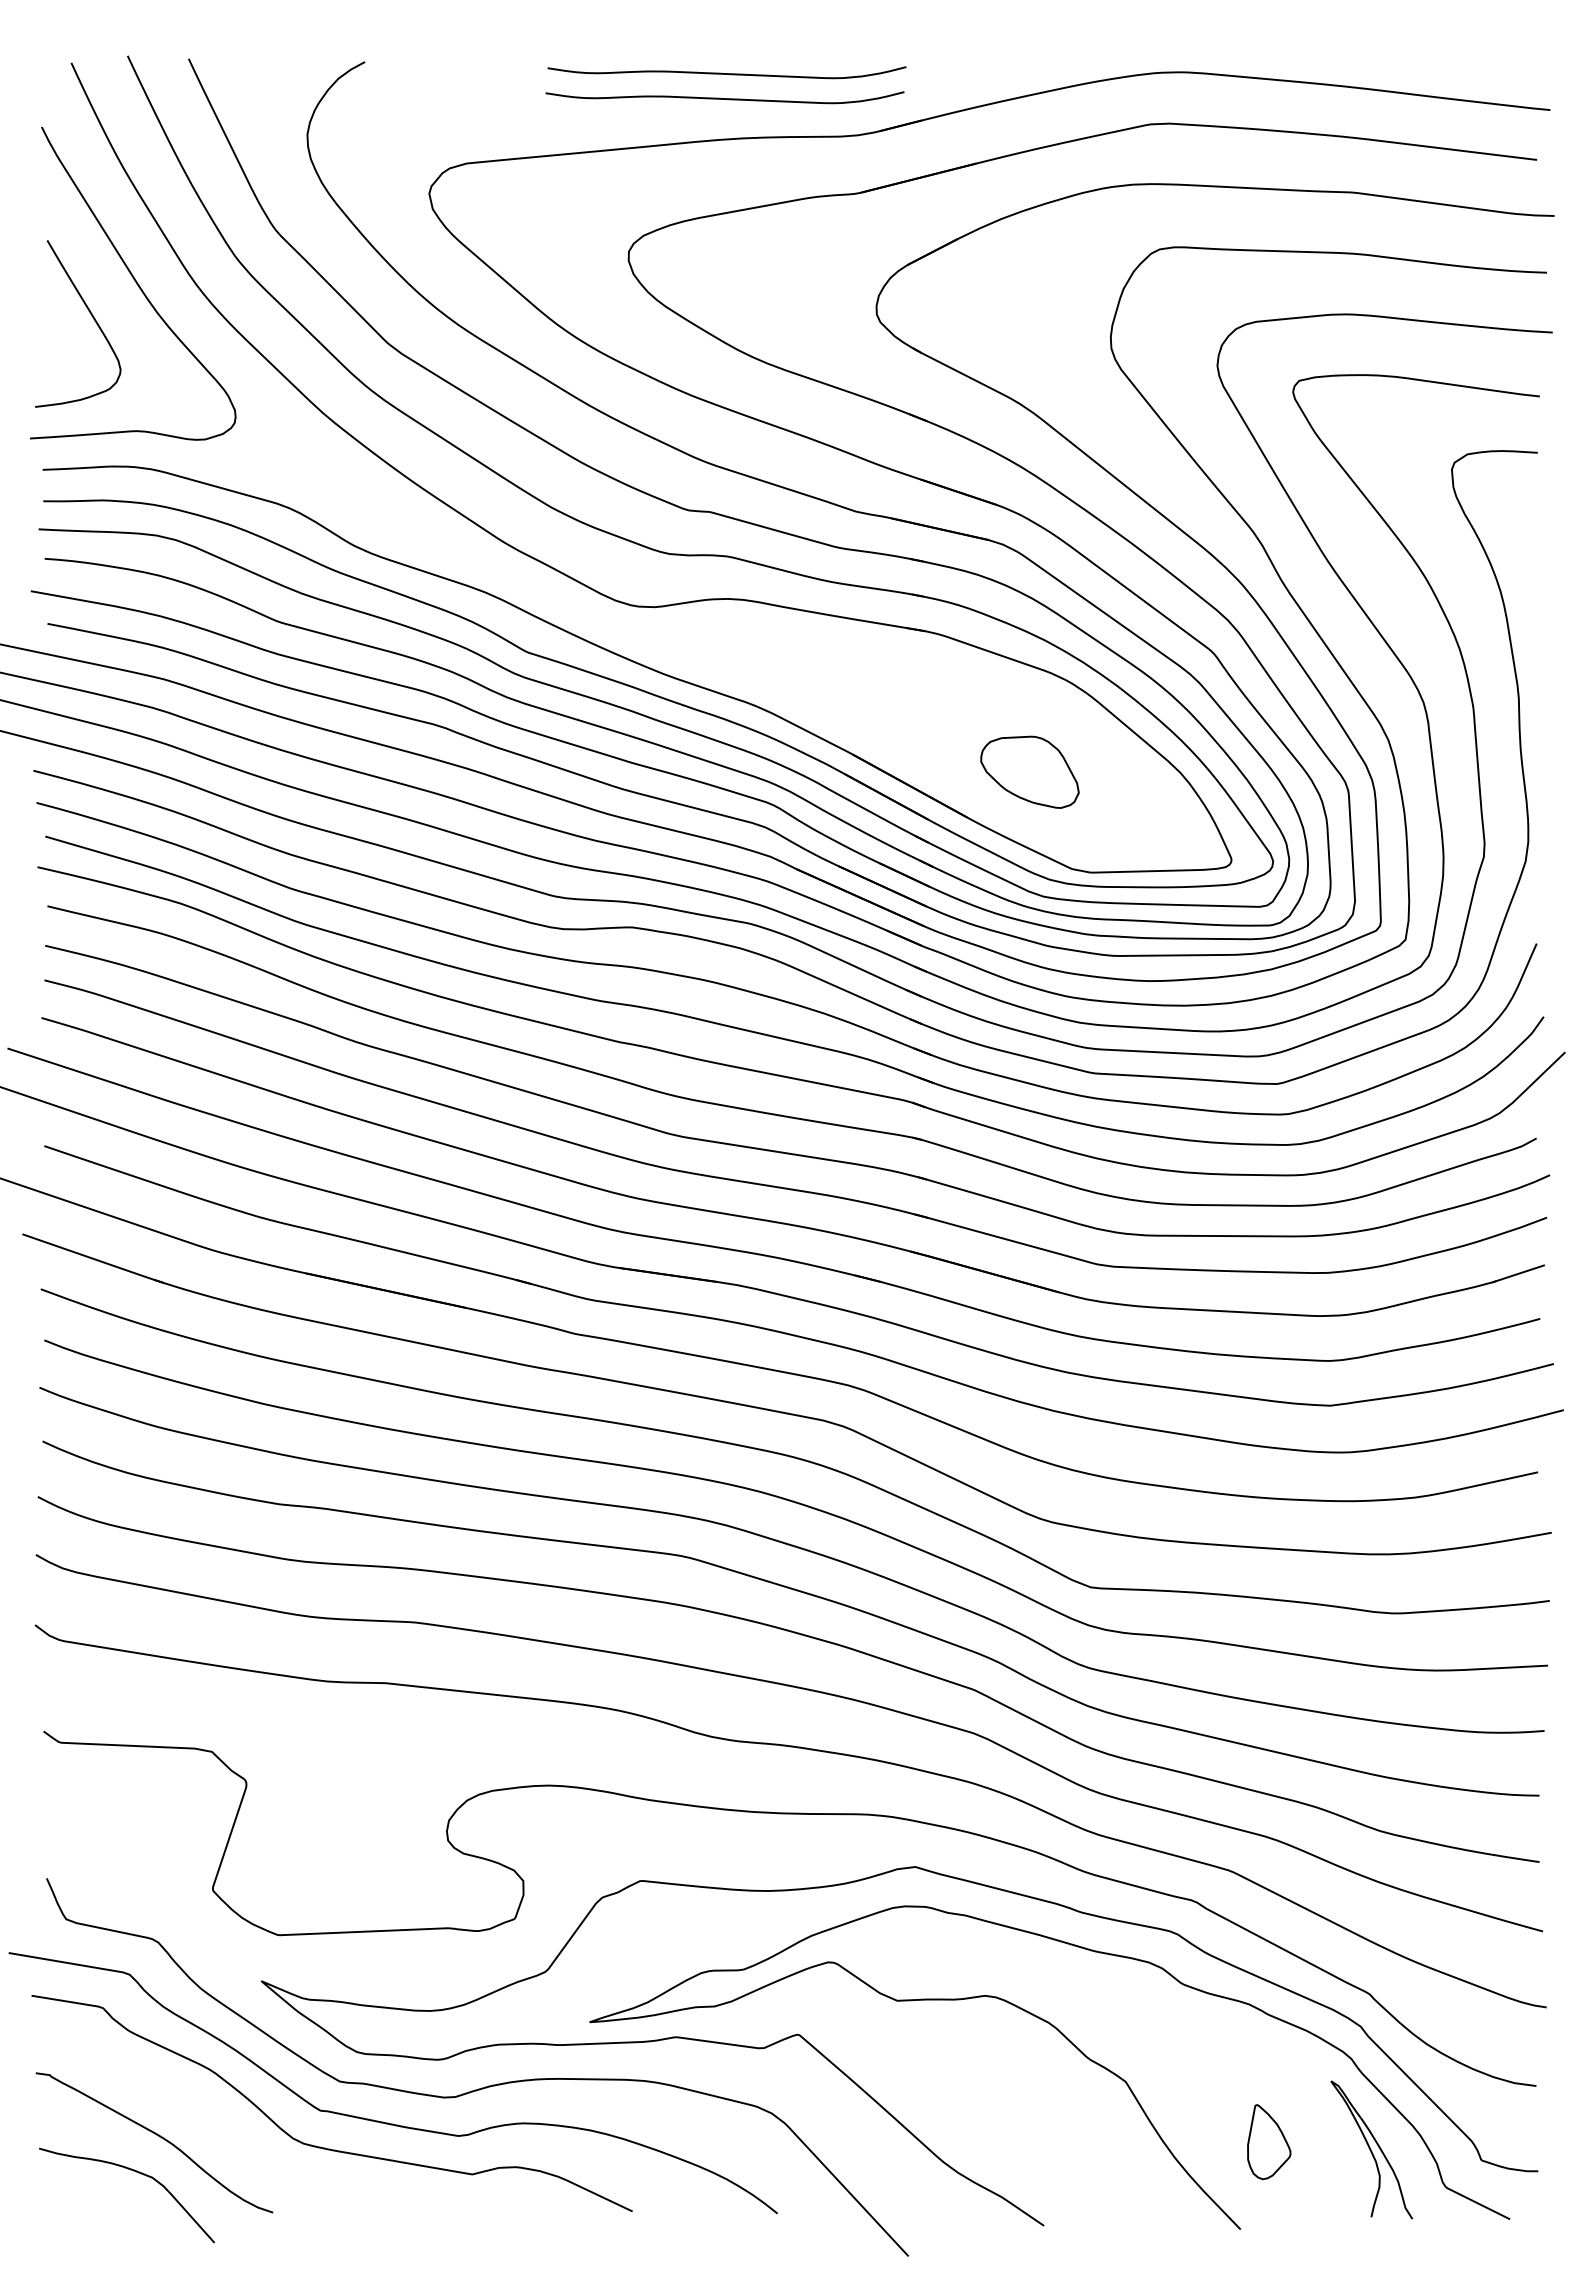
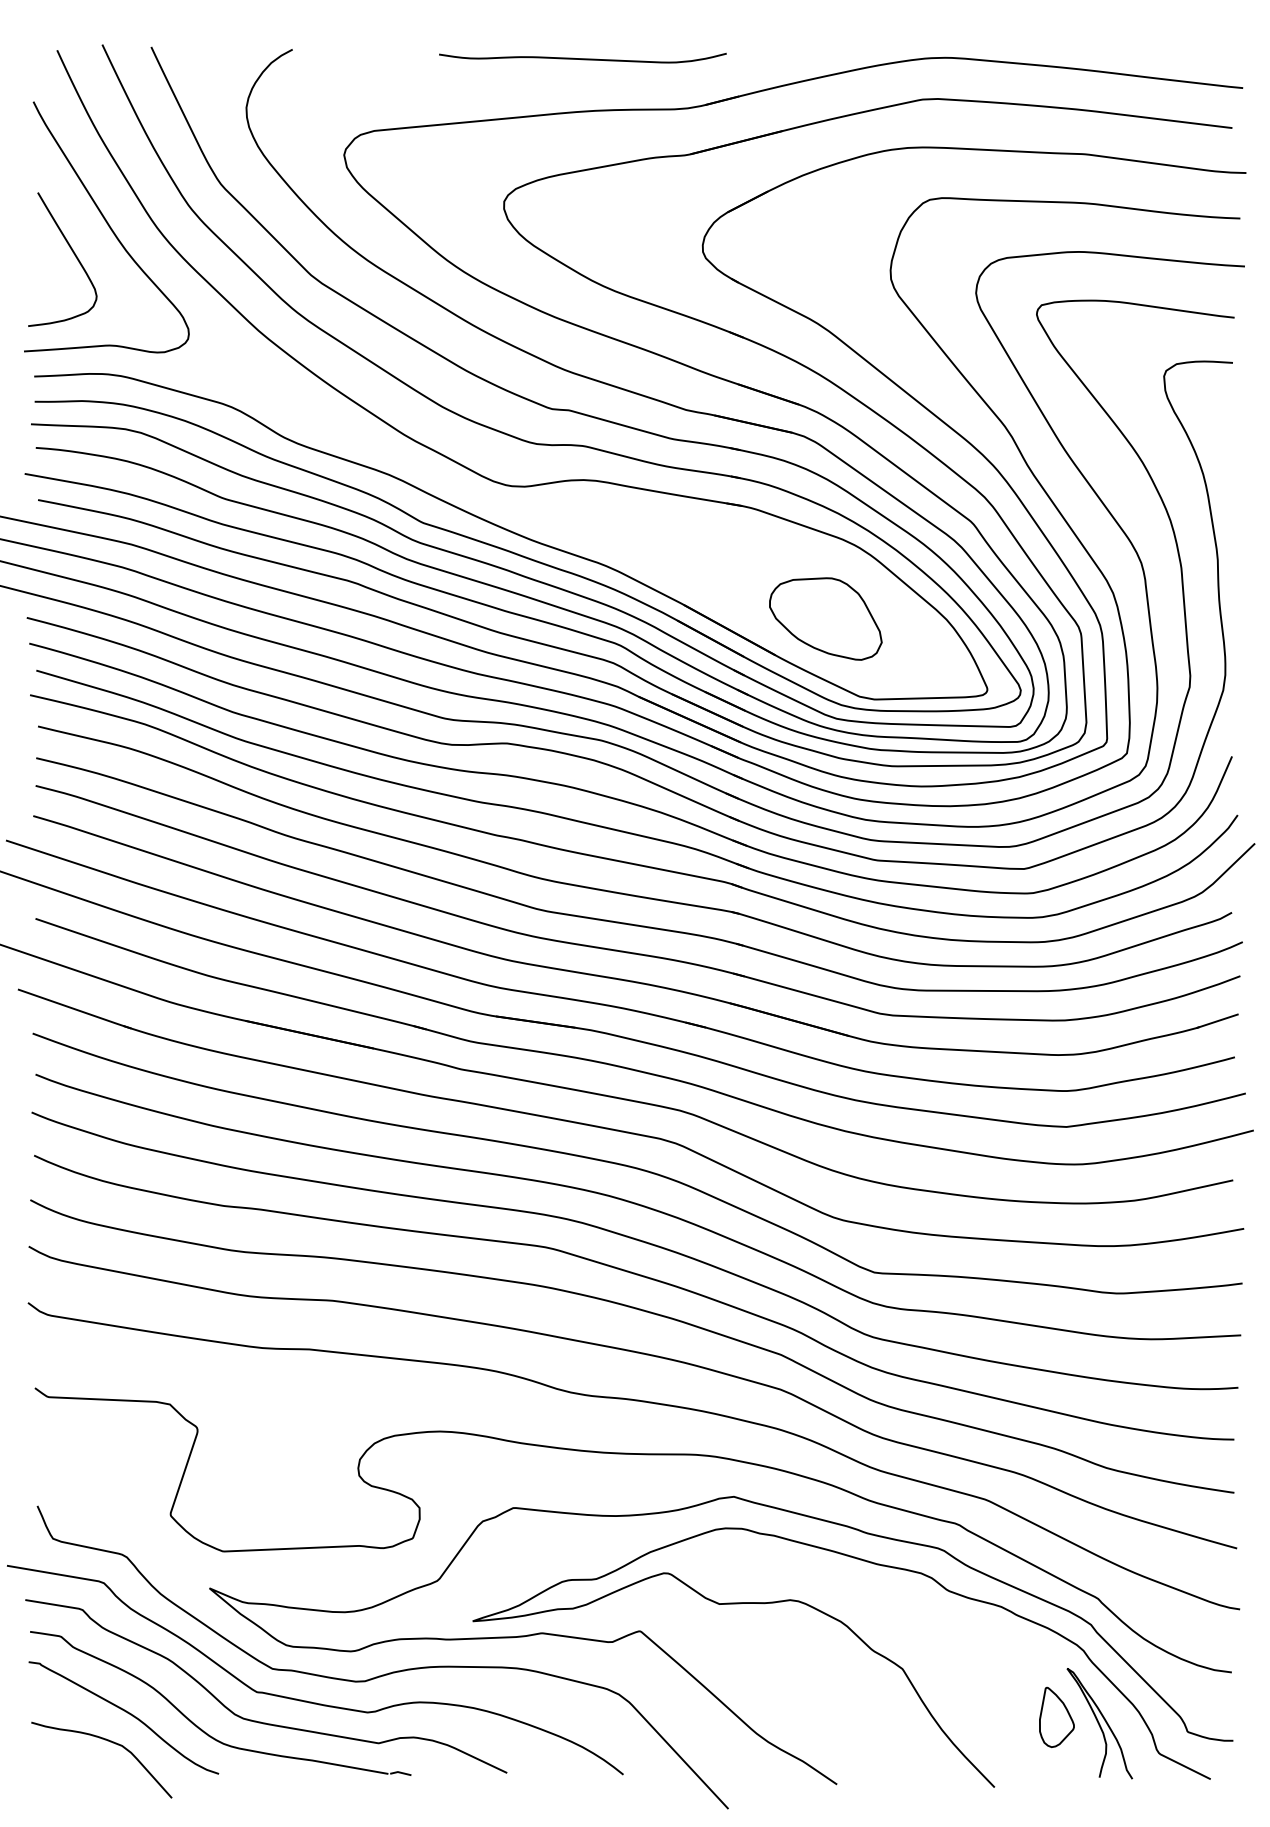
curve: (724, 98) -> (580, 78), removed
part: (1029, 772) -> (825, 619), size x1.43
part: (1269, 2142) -> (1057, 1717), moved
part: (251, 2156) -> (201, 1728), added

